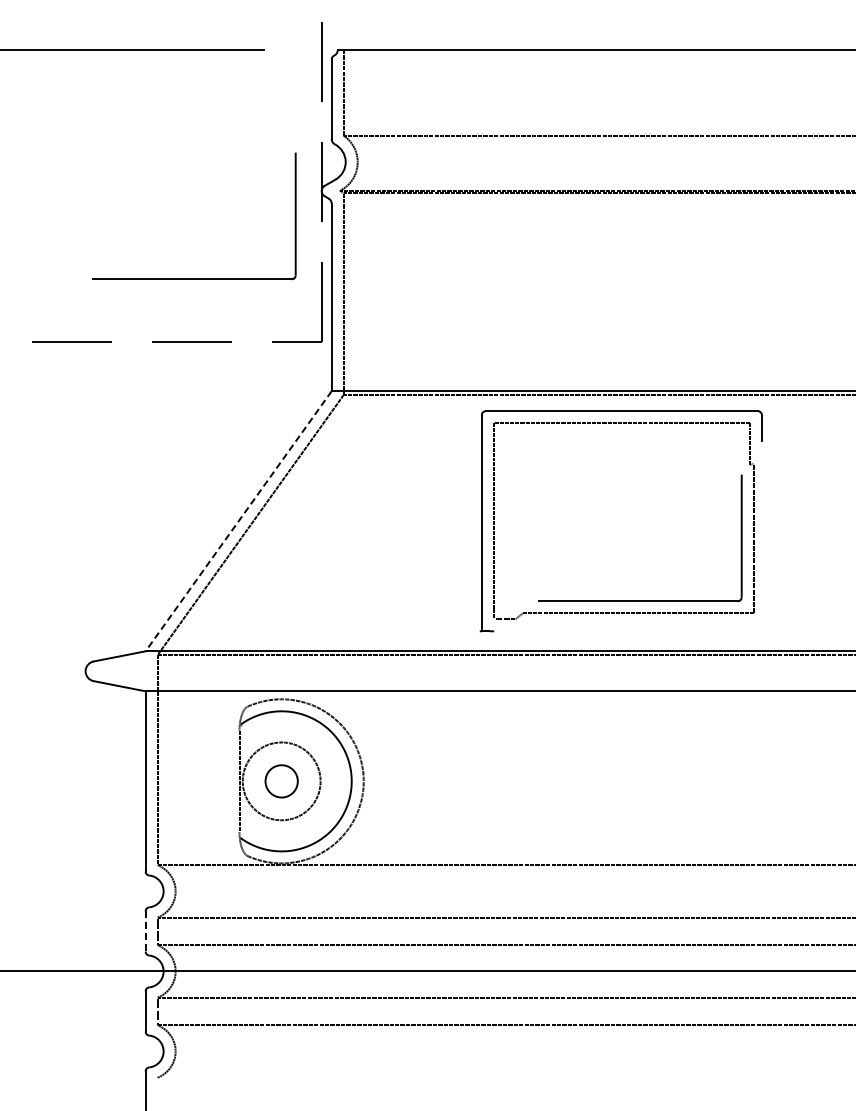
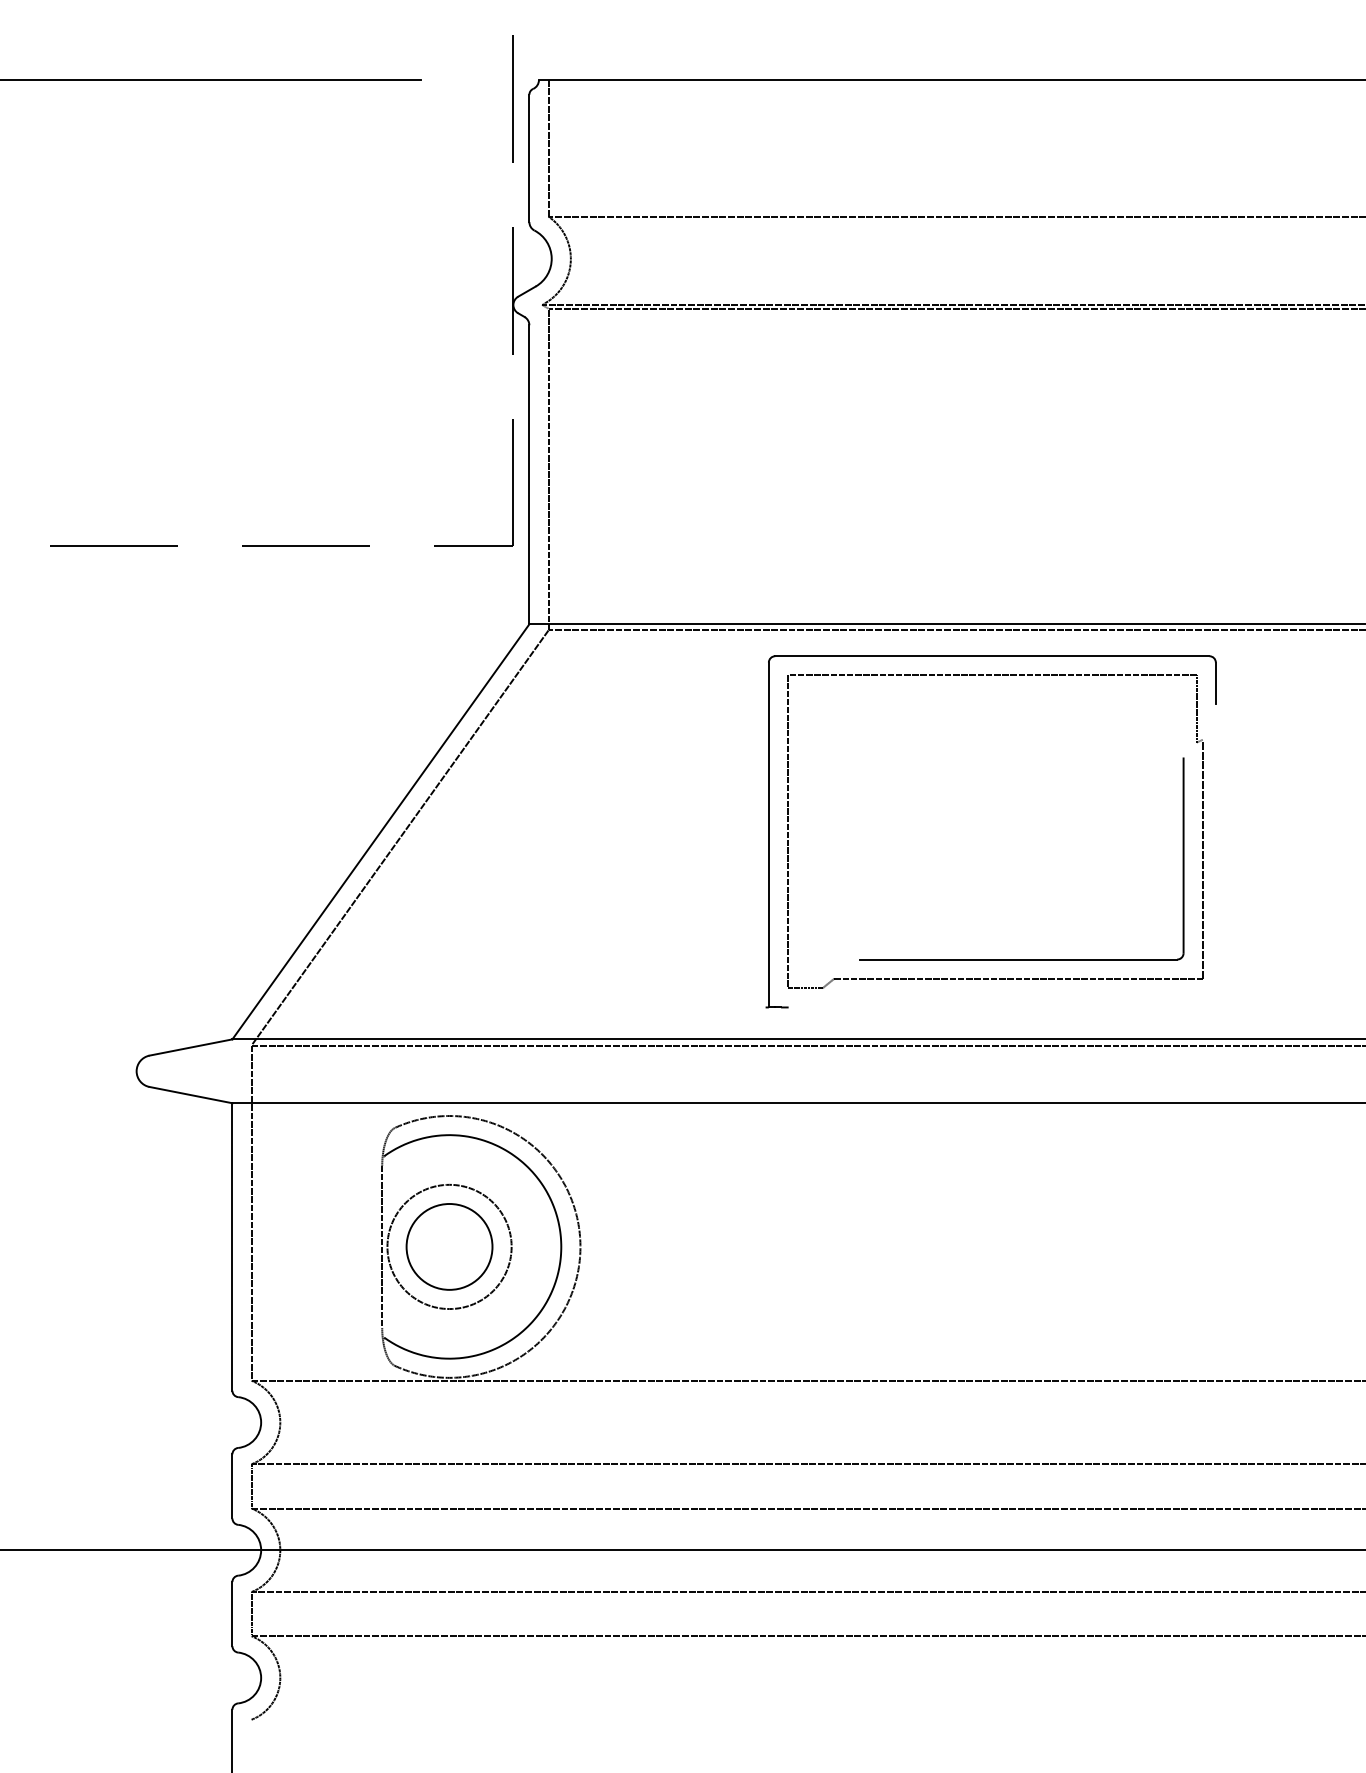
part: (194, 278) -> (310, 444), removed
line: (238, 521) -> (380, 832), dashed -> solid
circle: (281, 781) -> (449, 1247), size x1.67
line: (145, 931) -> (232, 1486), dashed -> solid

